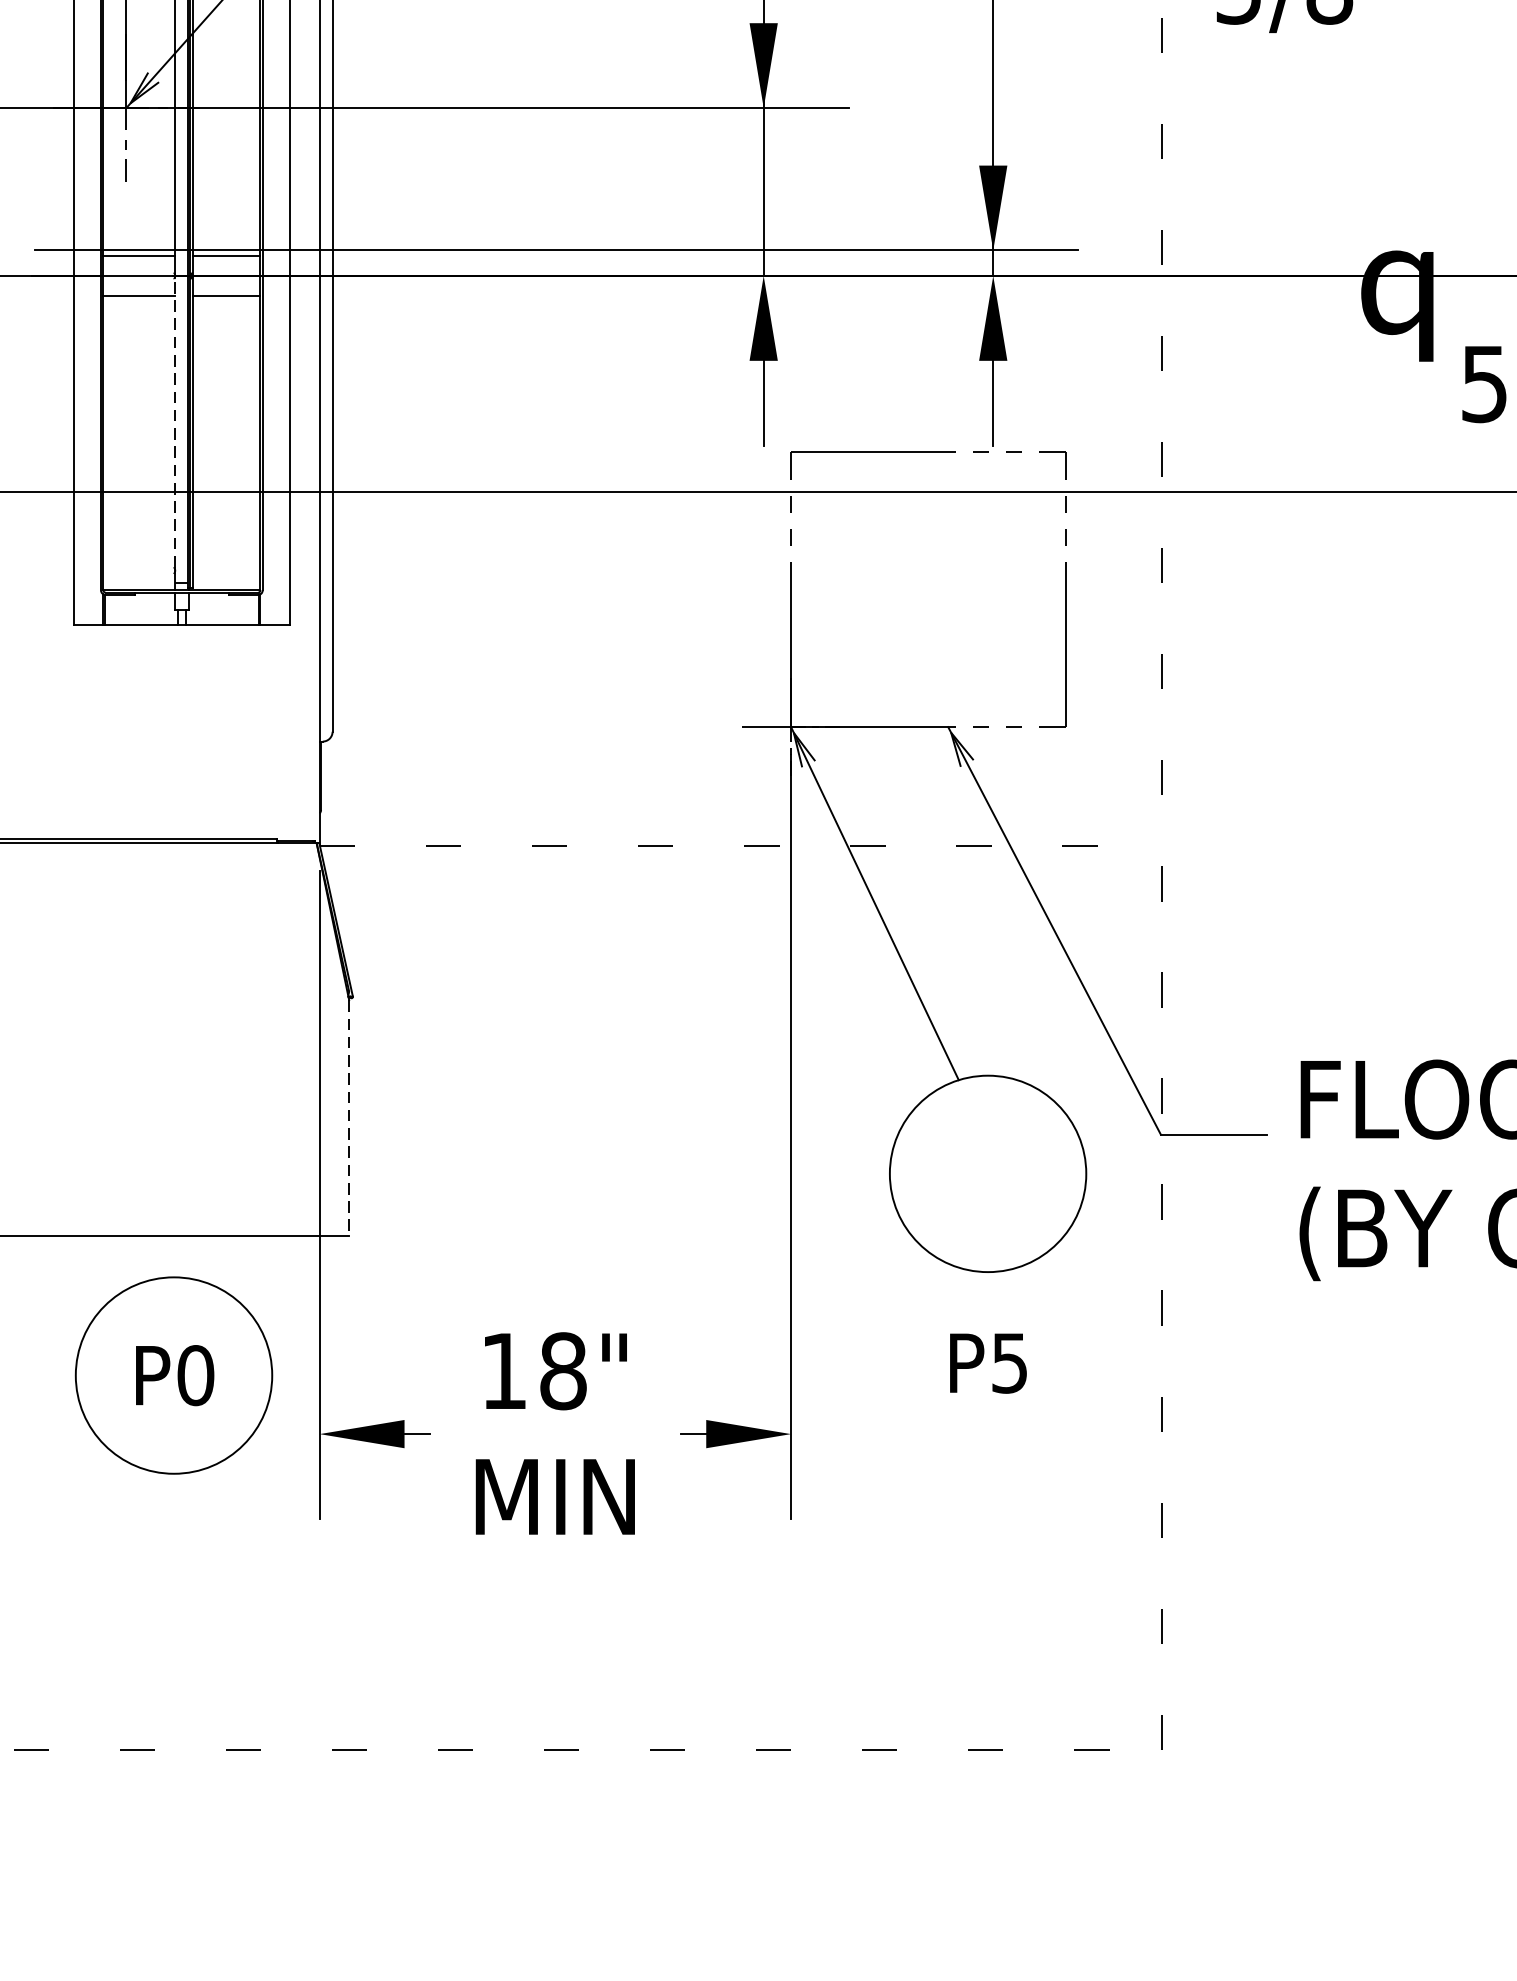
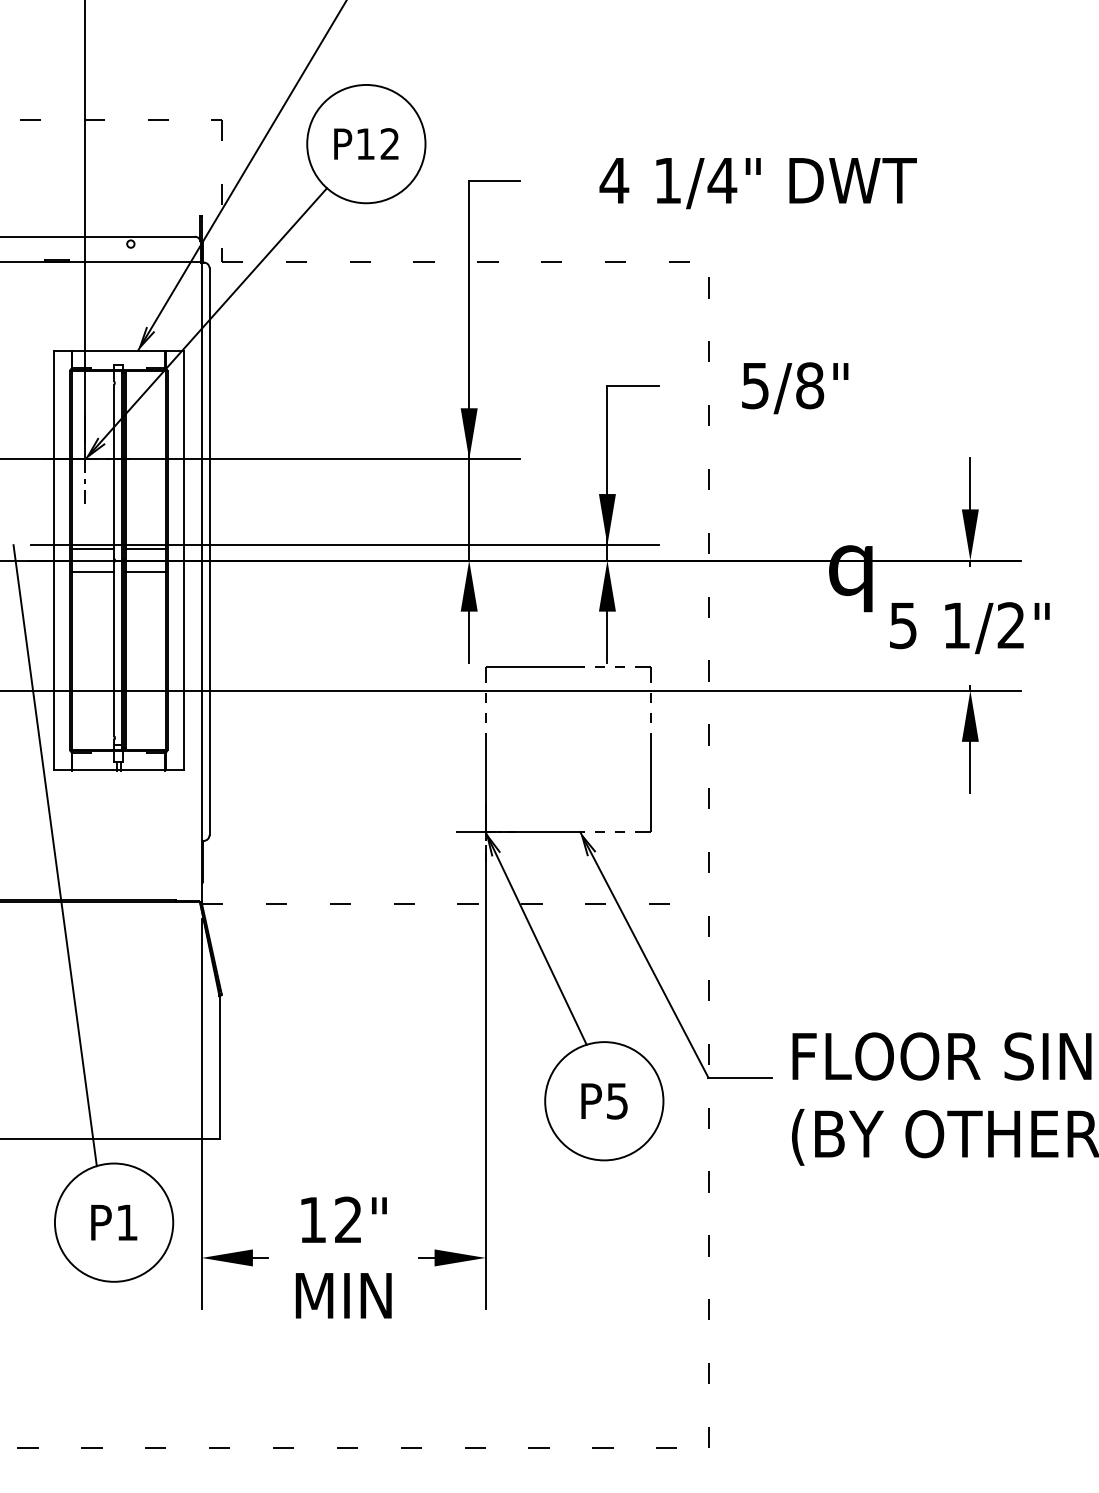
line: (174, 423) -> (114, 649), dashed -> solid
line: (75, 765) -> (54, 855), added
line: (349, 1117) -> (219, 1067), dashed -> solid
text: (988, 1363) -> (604, 1101), moved
text: (563, 1370) -> (348, 1219), 18" -> 12"
text: (196, 1375) -> (127, 1222), P0 -> P1

